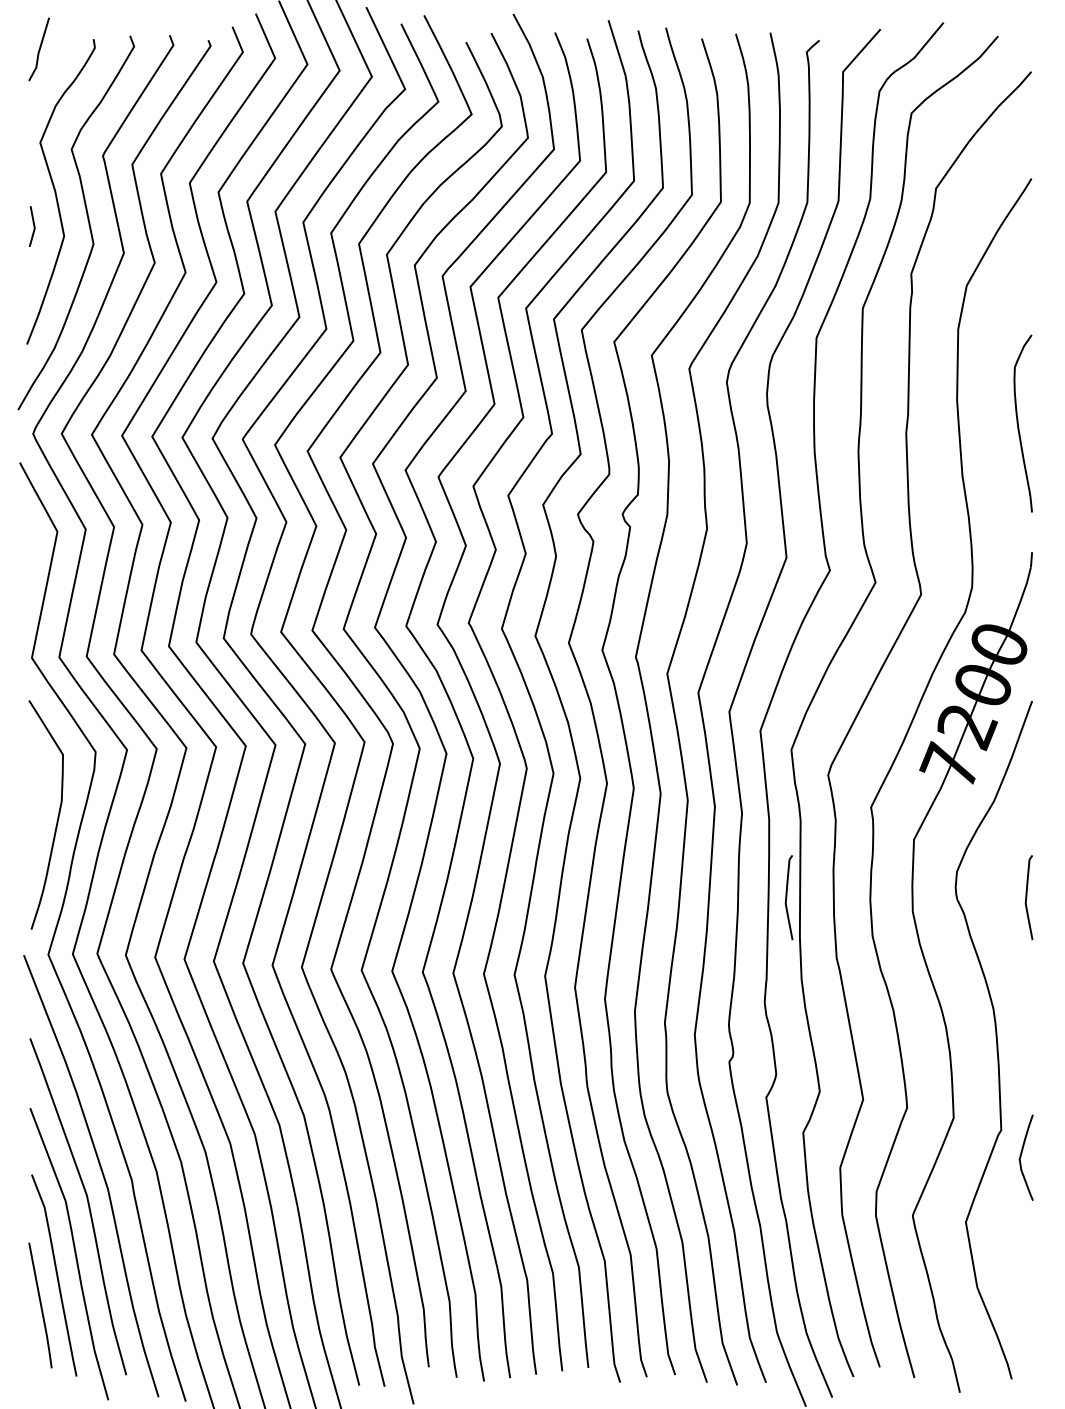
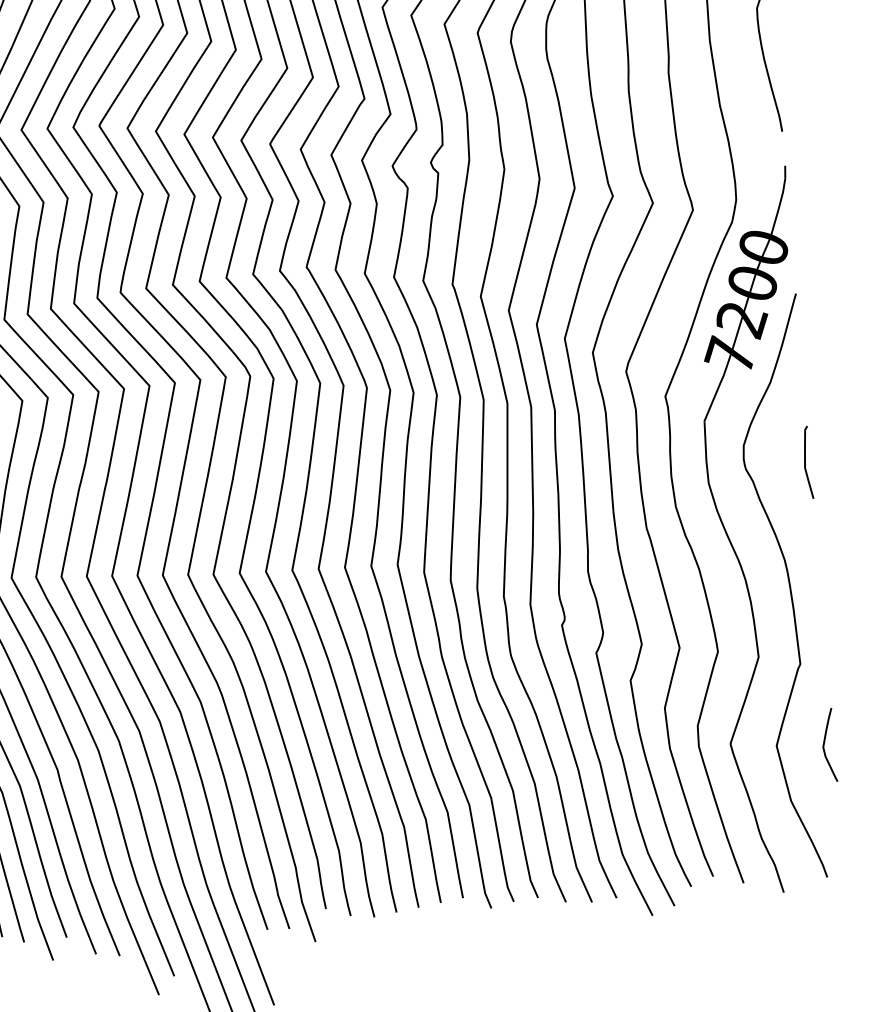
curve: (787, 897) -> (600, 479), removed
curve: (1021, 1157) -> (824, 745), moved

